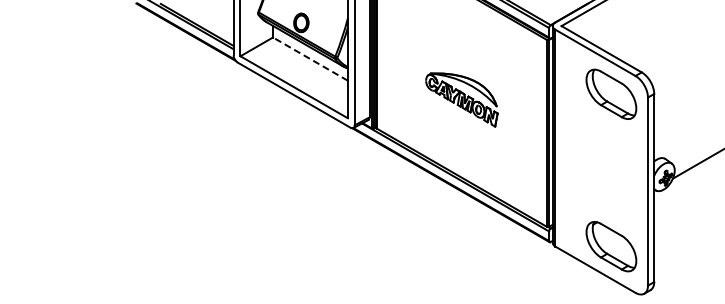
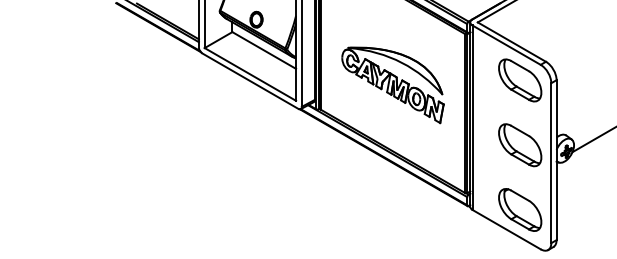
line: (310, 58) -> (264, 49), dashed -> solid
part: (461, 99) -> (392, 84), size x1.67
part: (611, 170) -> (520, 145), added

